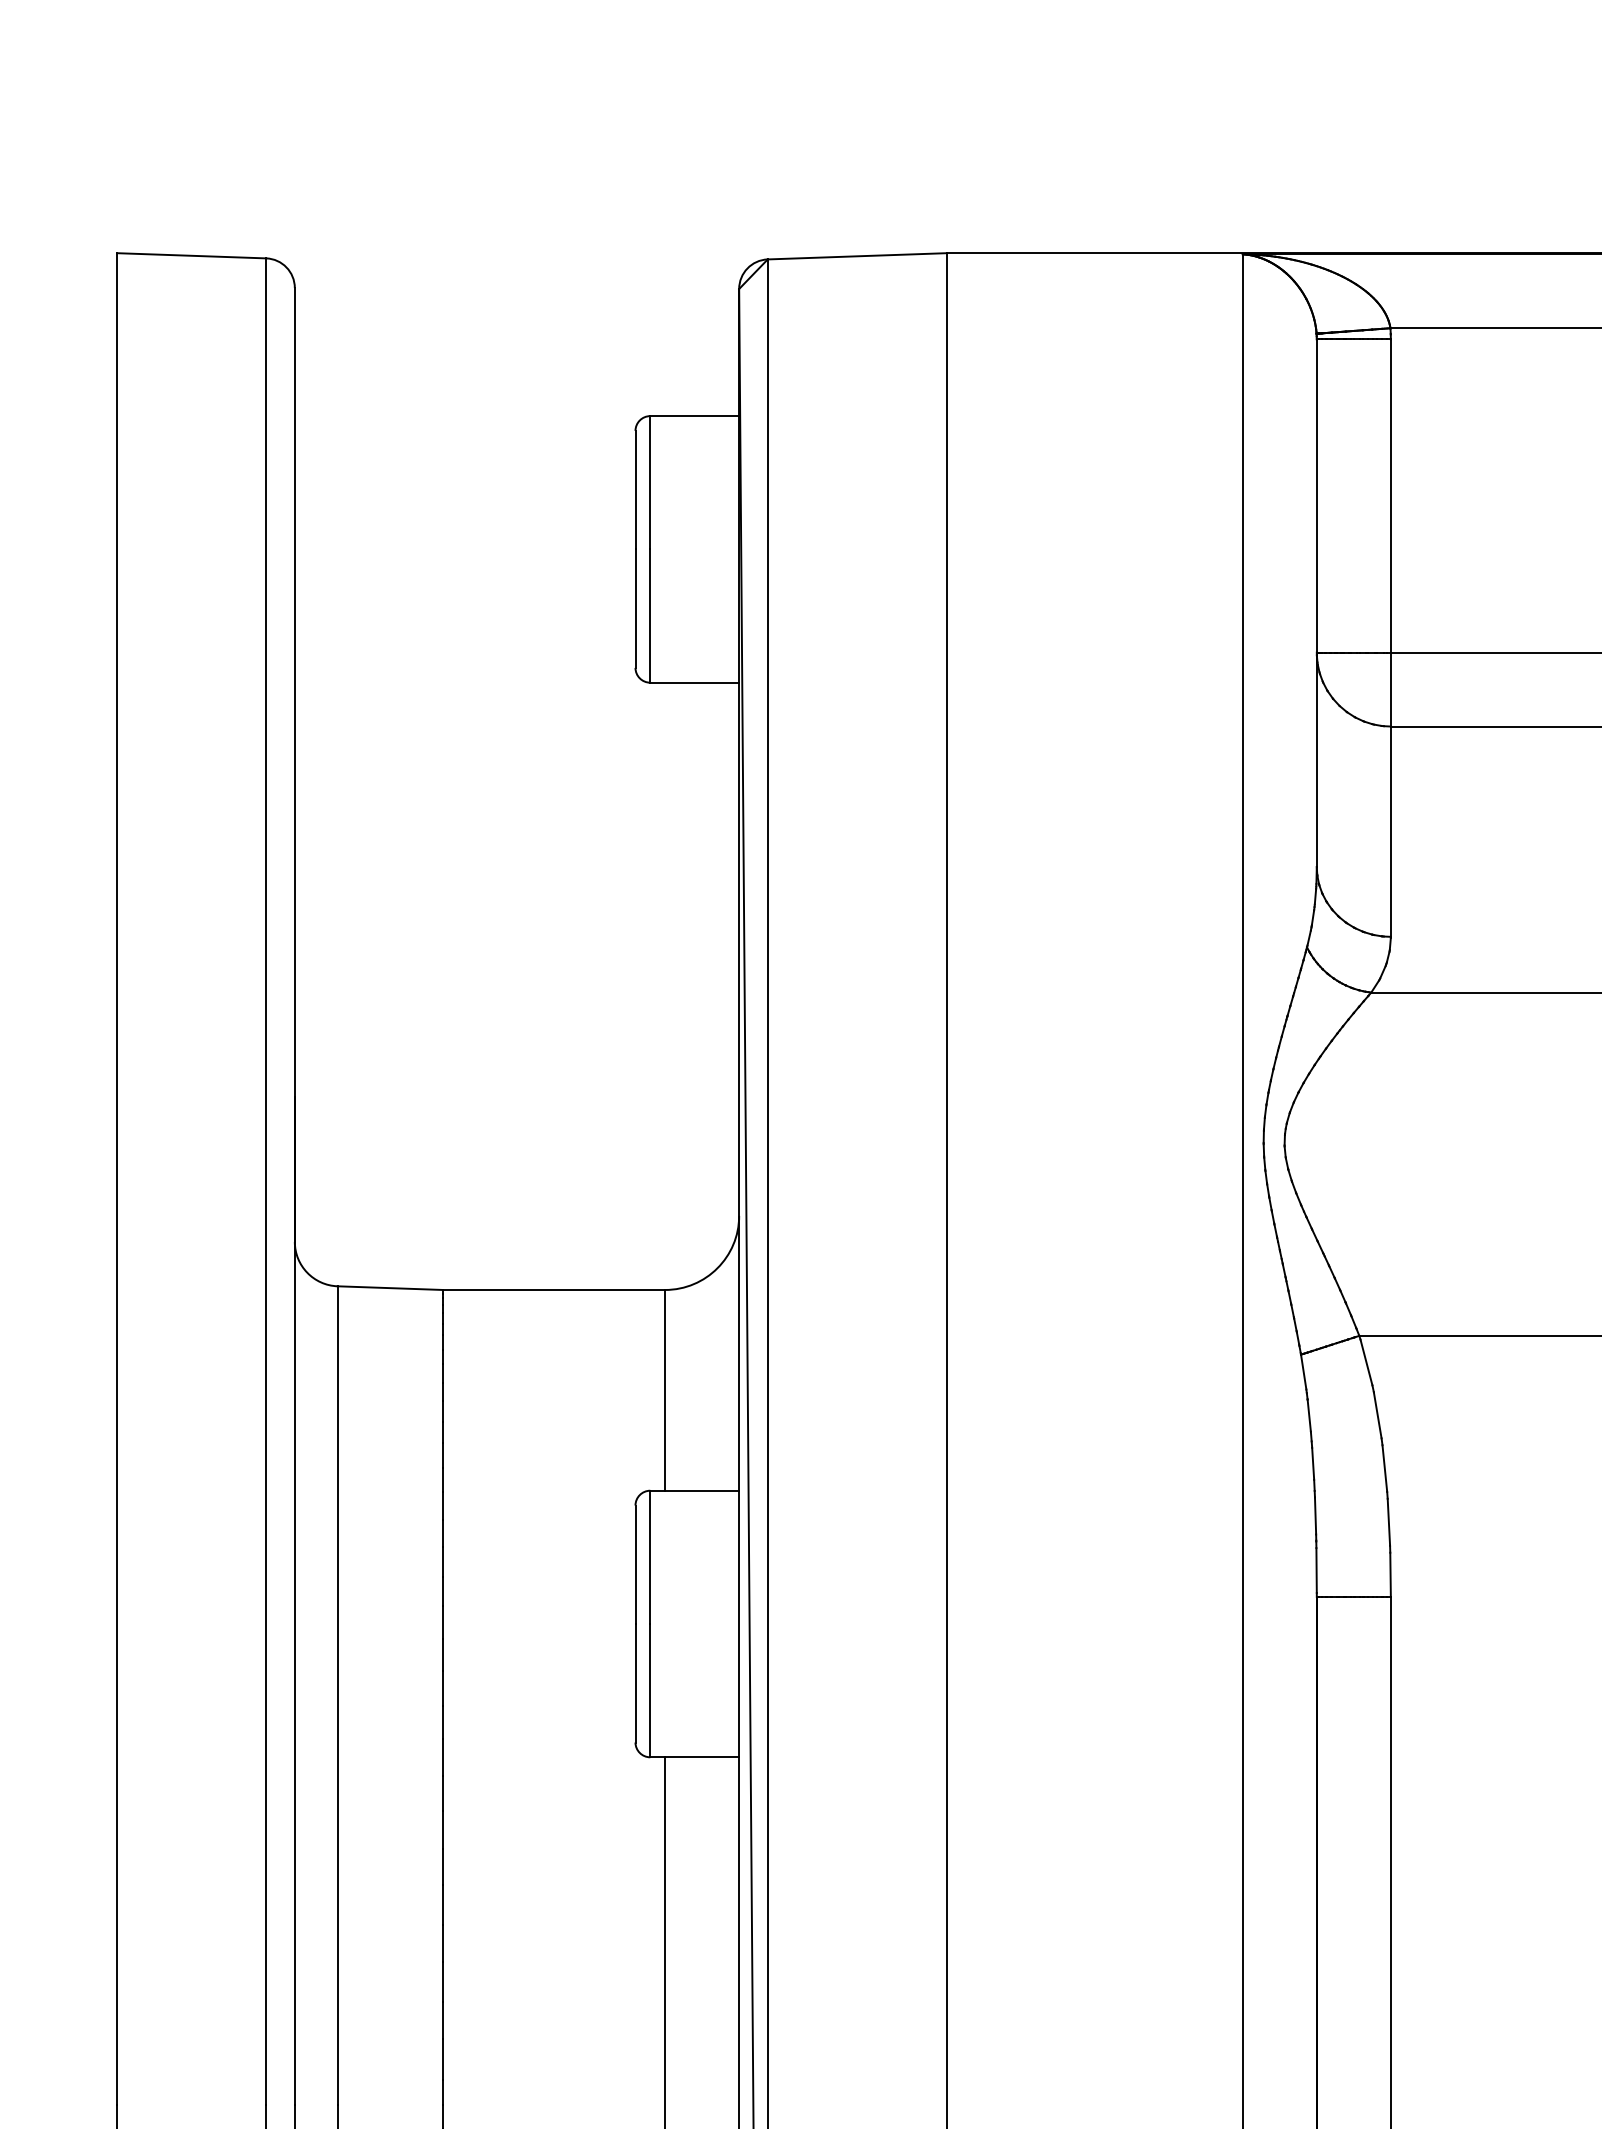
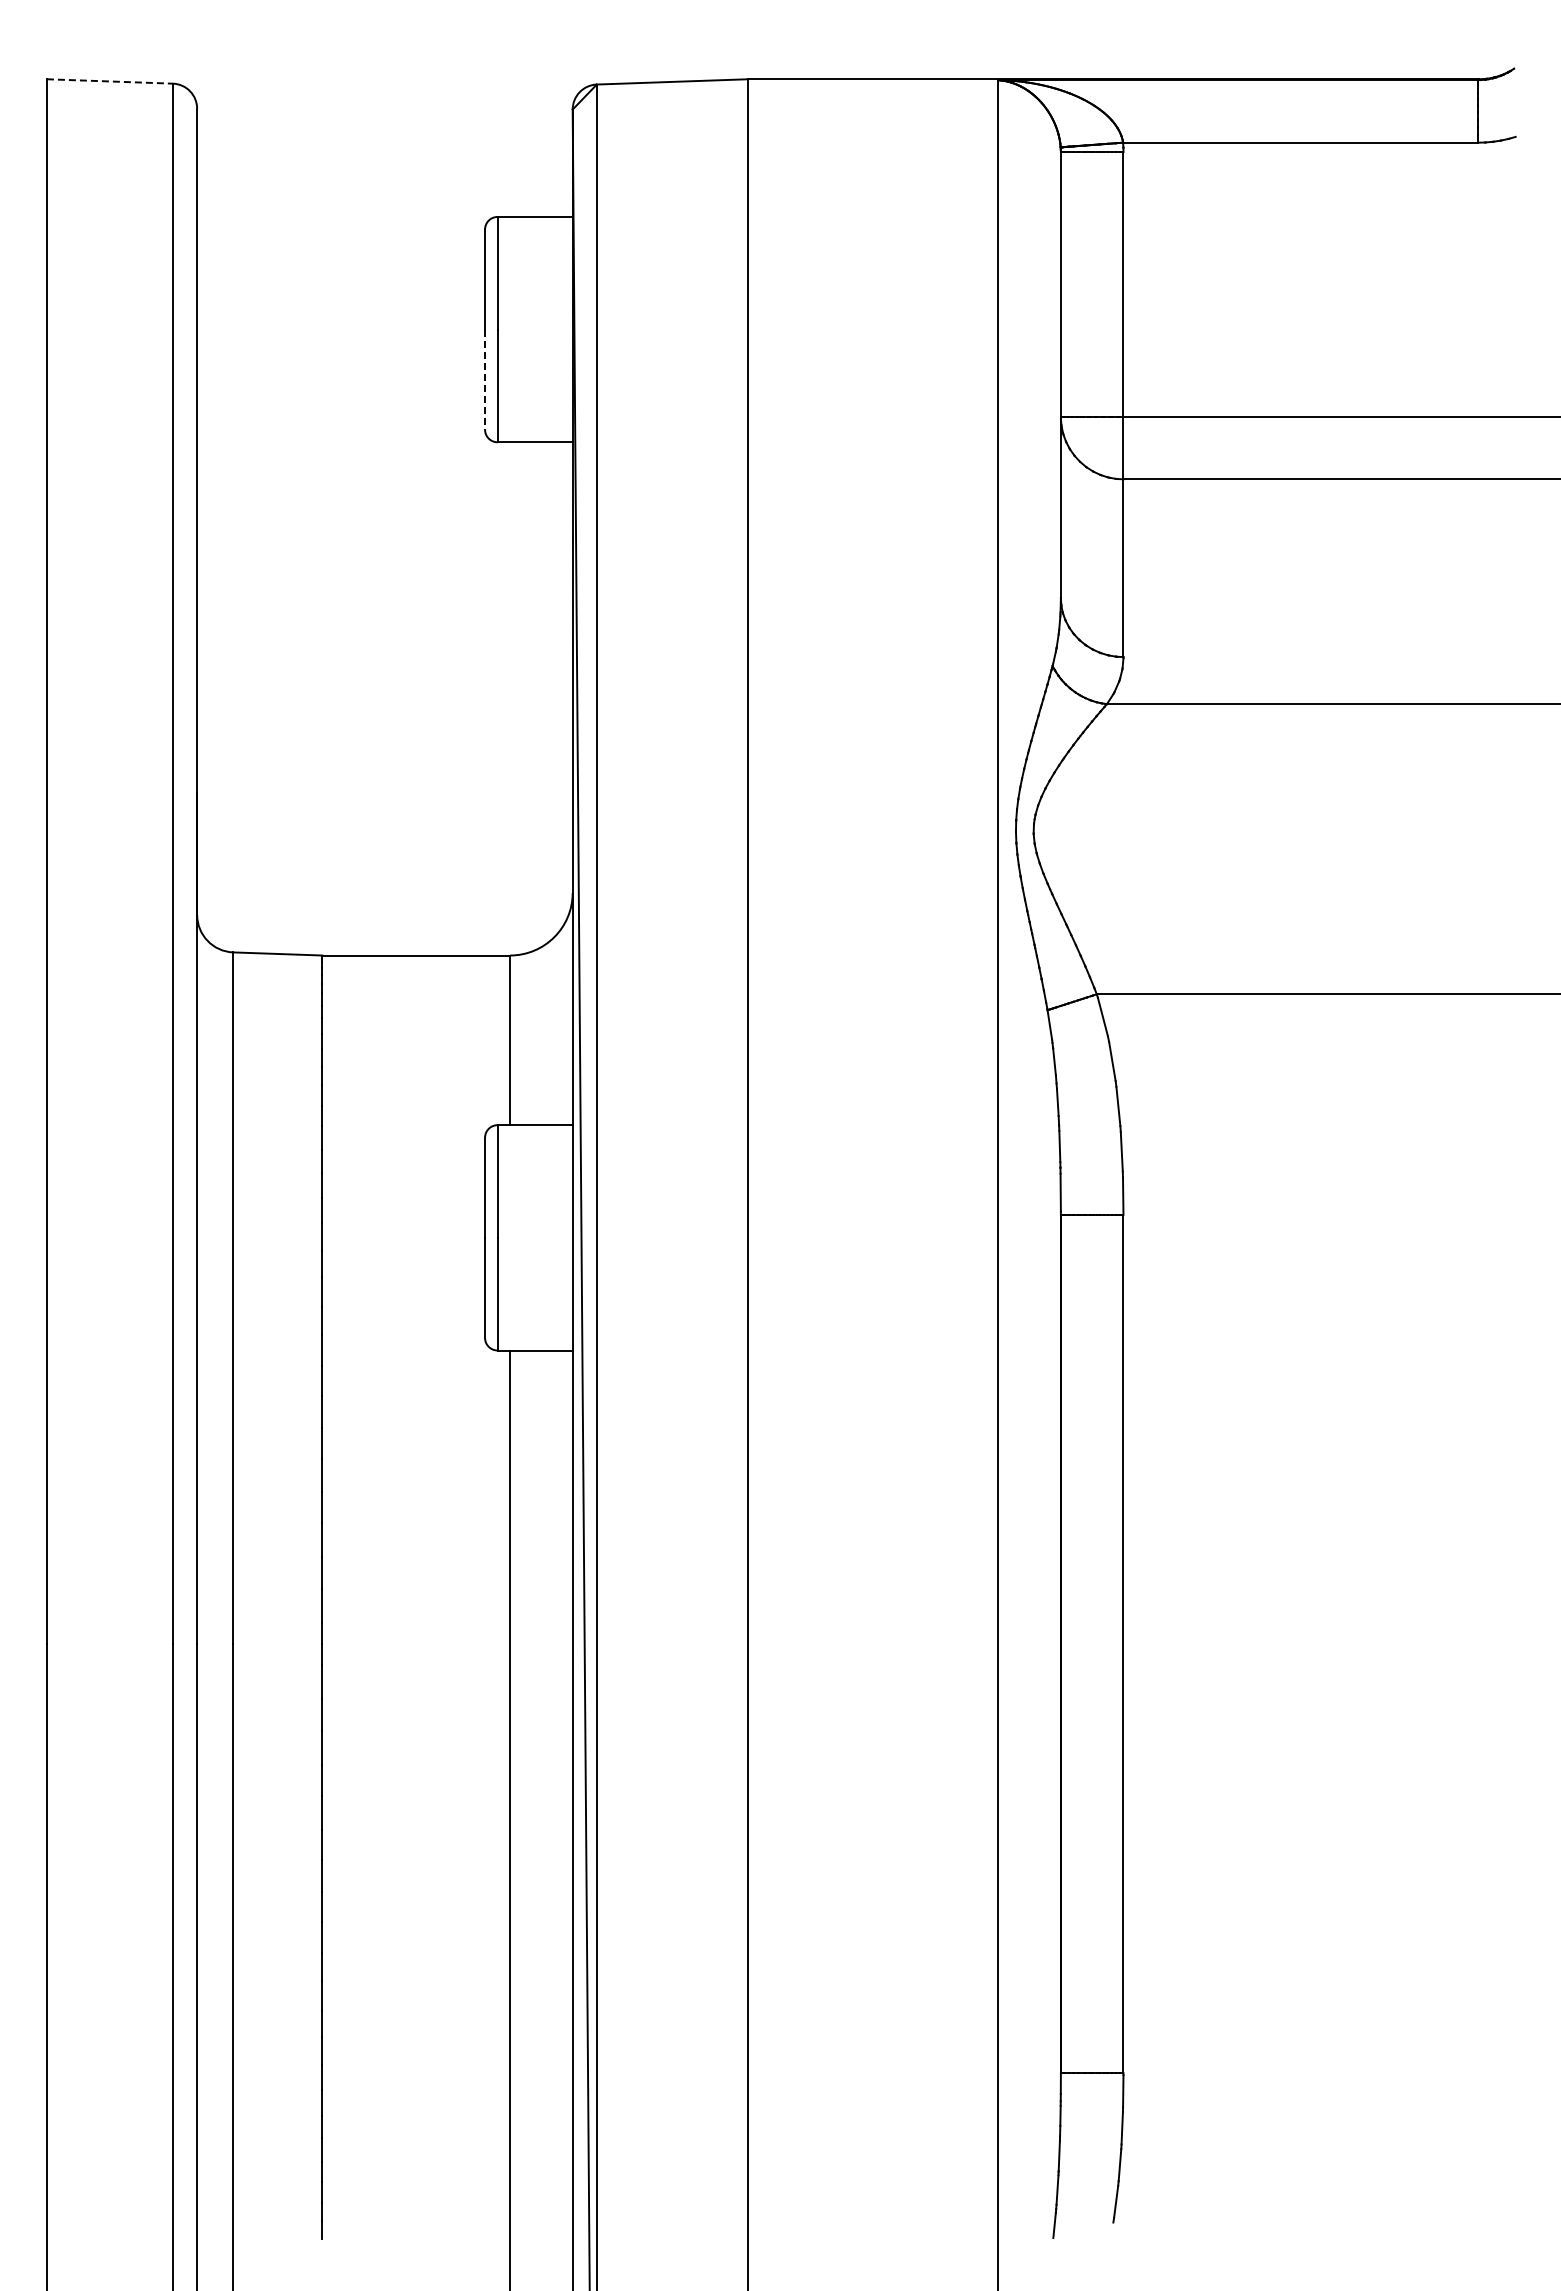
line: (192, 255) -> (110, 81), solid -> dashed
line: (636, 609) -> (485, 380), solid -> dashed

